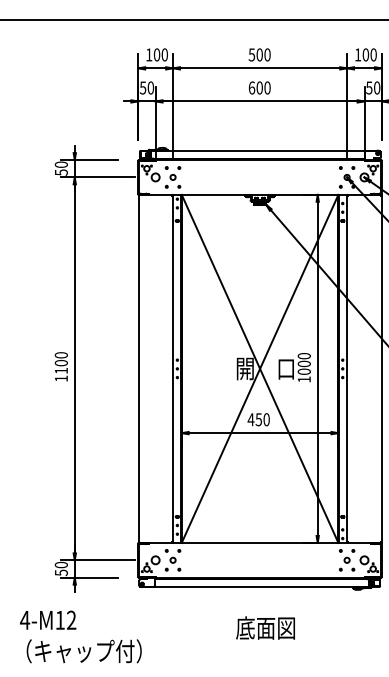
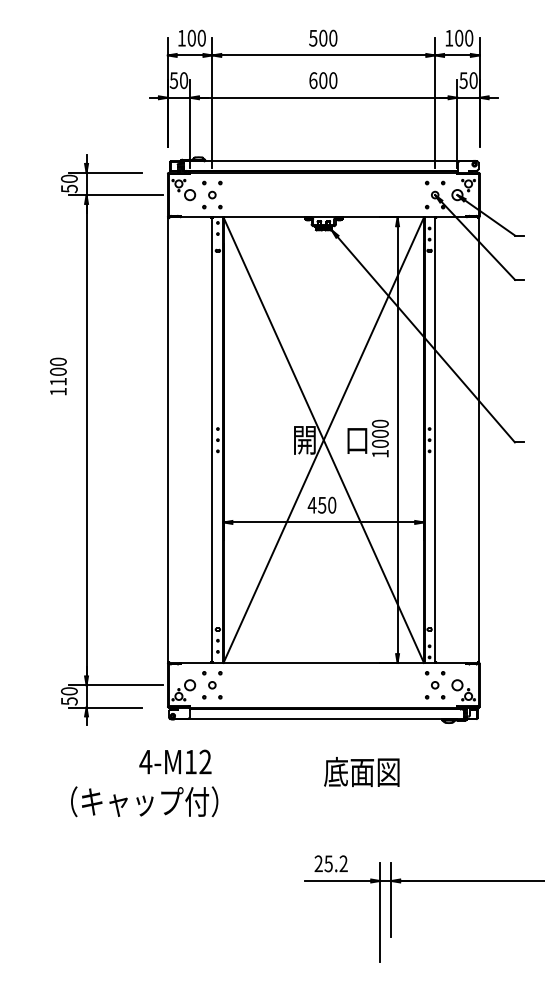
text: (61, 366) -> (58, 376), moved
text: (48, 619) -> (175, 761), moved
text: (265, 627) -> (361, 771), moved
text: (84, 651) -> (144, 801), moved

